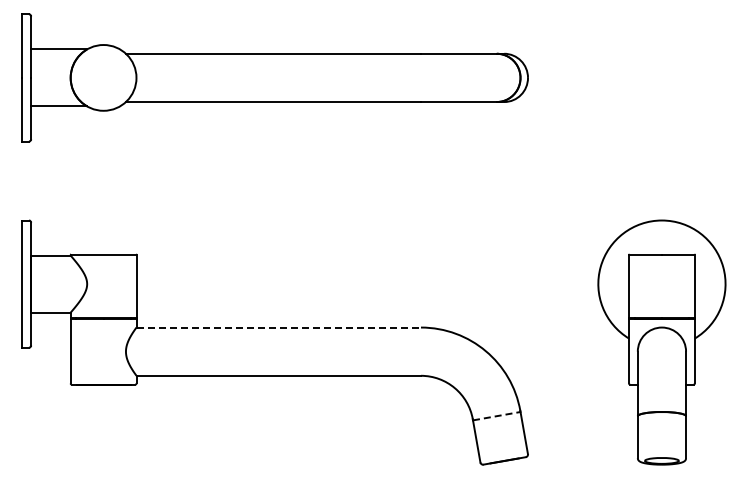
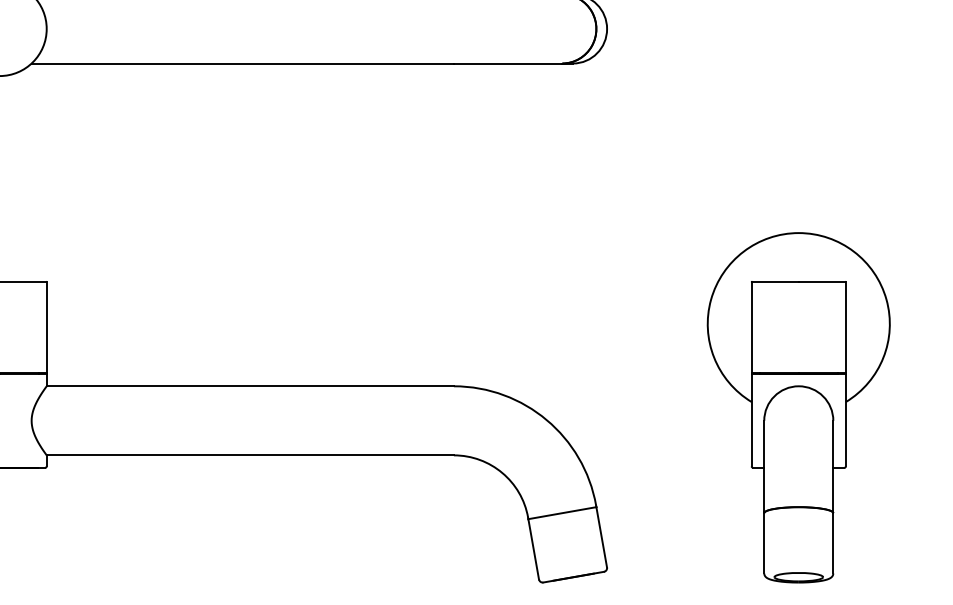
line: (279, 327) -> (251, 386), dashed -> solid
line: (497, 416) -> (563, 513), dashed -> solid

